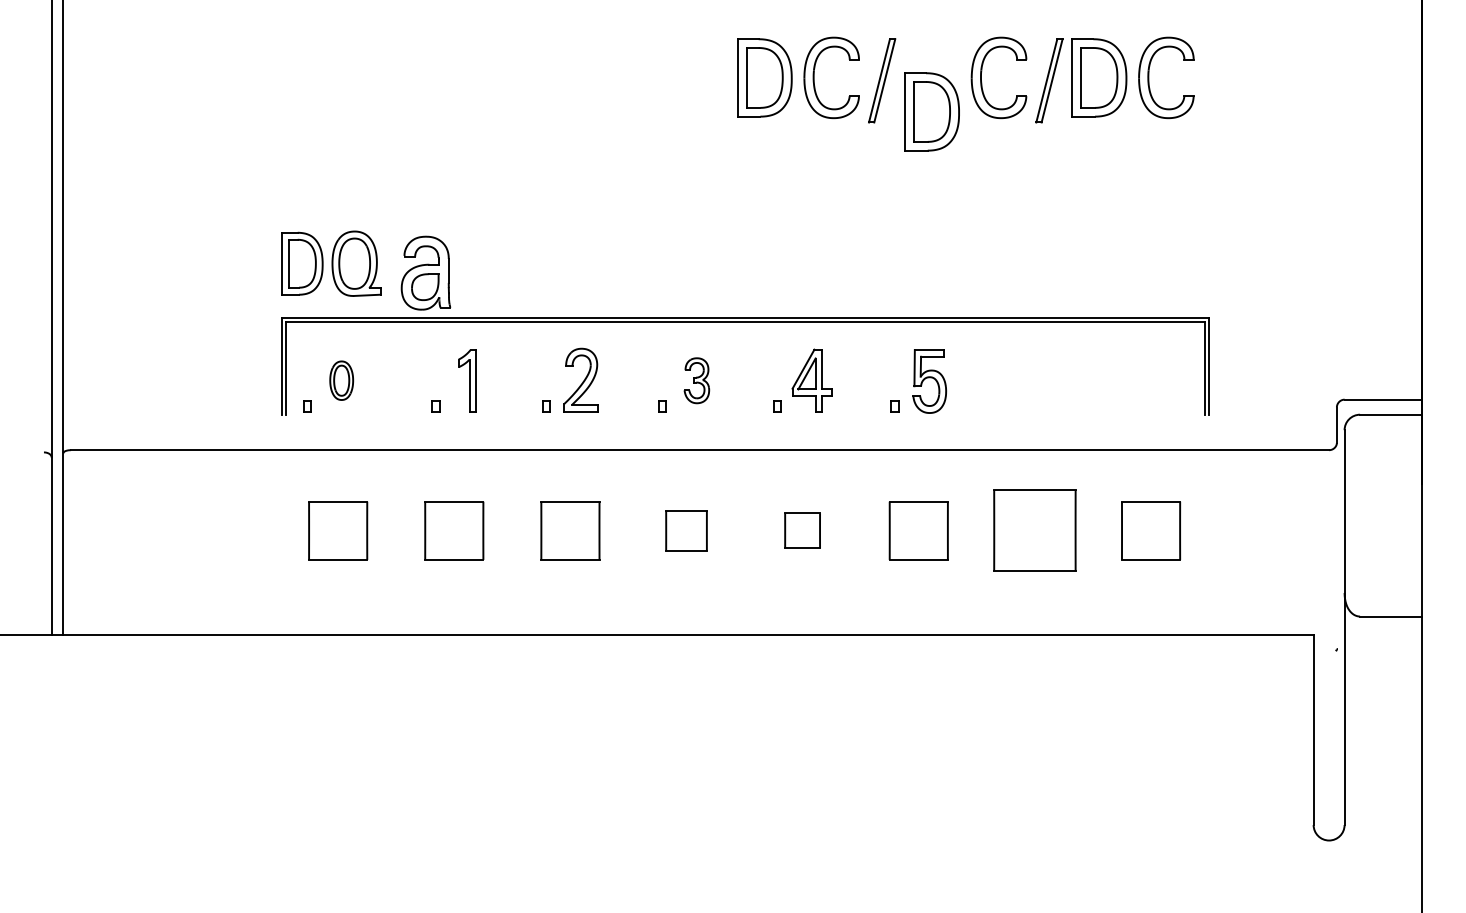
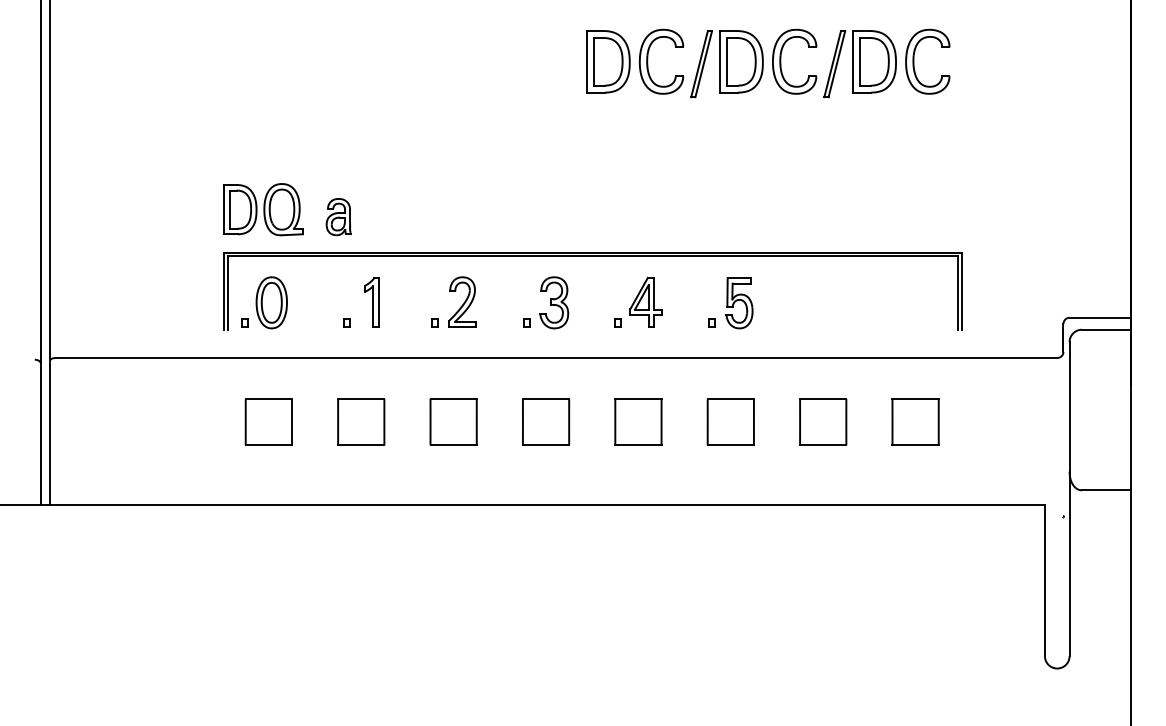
part: (931, 111) -> (740, 61), moved
part: (425, 272) -> (338, 216), size x0.62
part: (341, 380) -> (271, 302), size x1.67
part: (696, 380) -> (553, 302), size x1.43
part: (686, 530) -> (546, 421), size x1.43
part: (802, 530) -> (638, 421), size x1.67
part: (1034, 530) -> (822, 421), size x0.71

